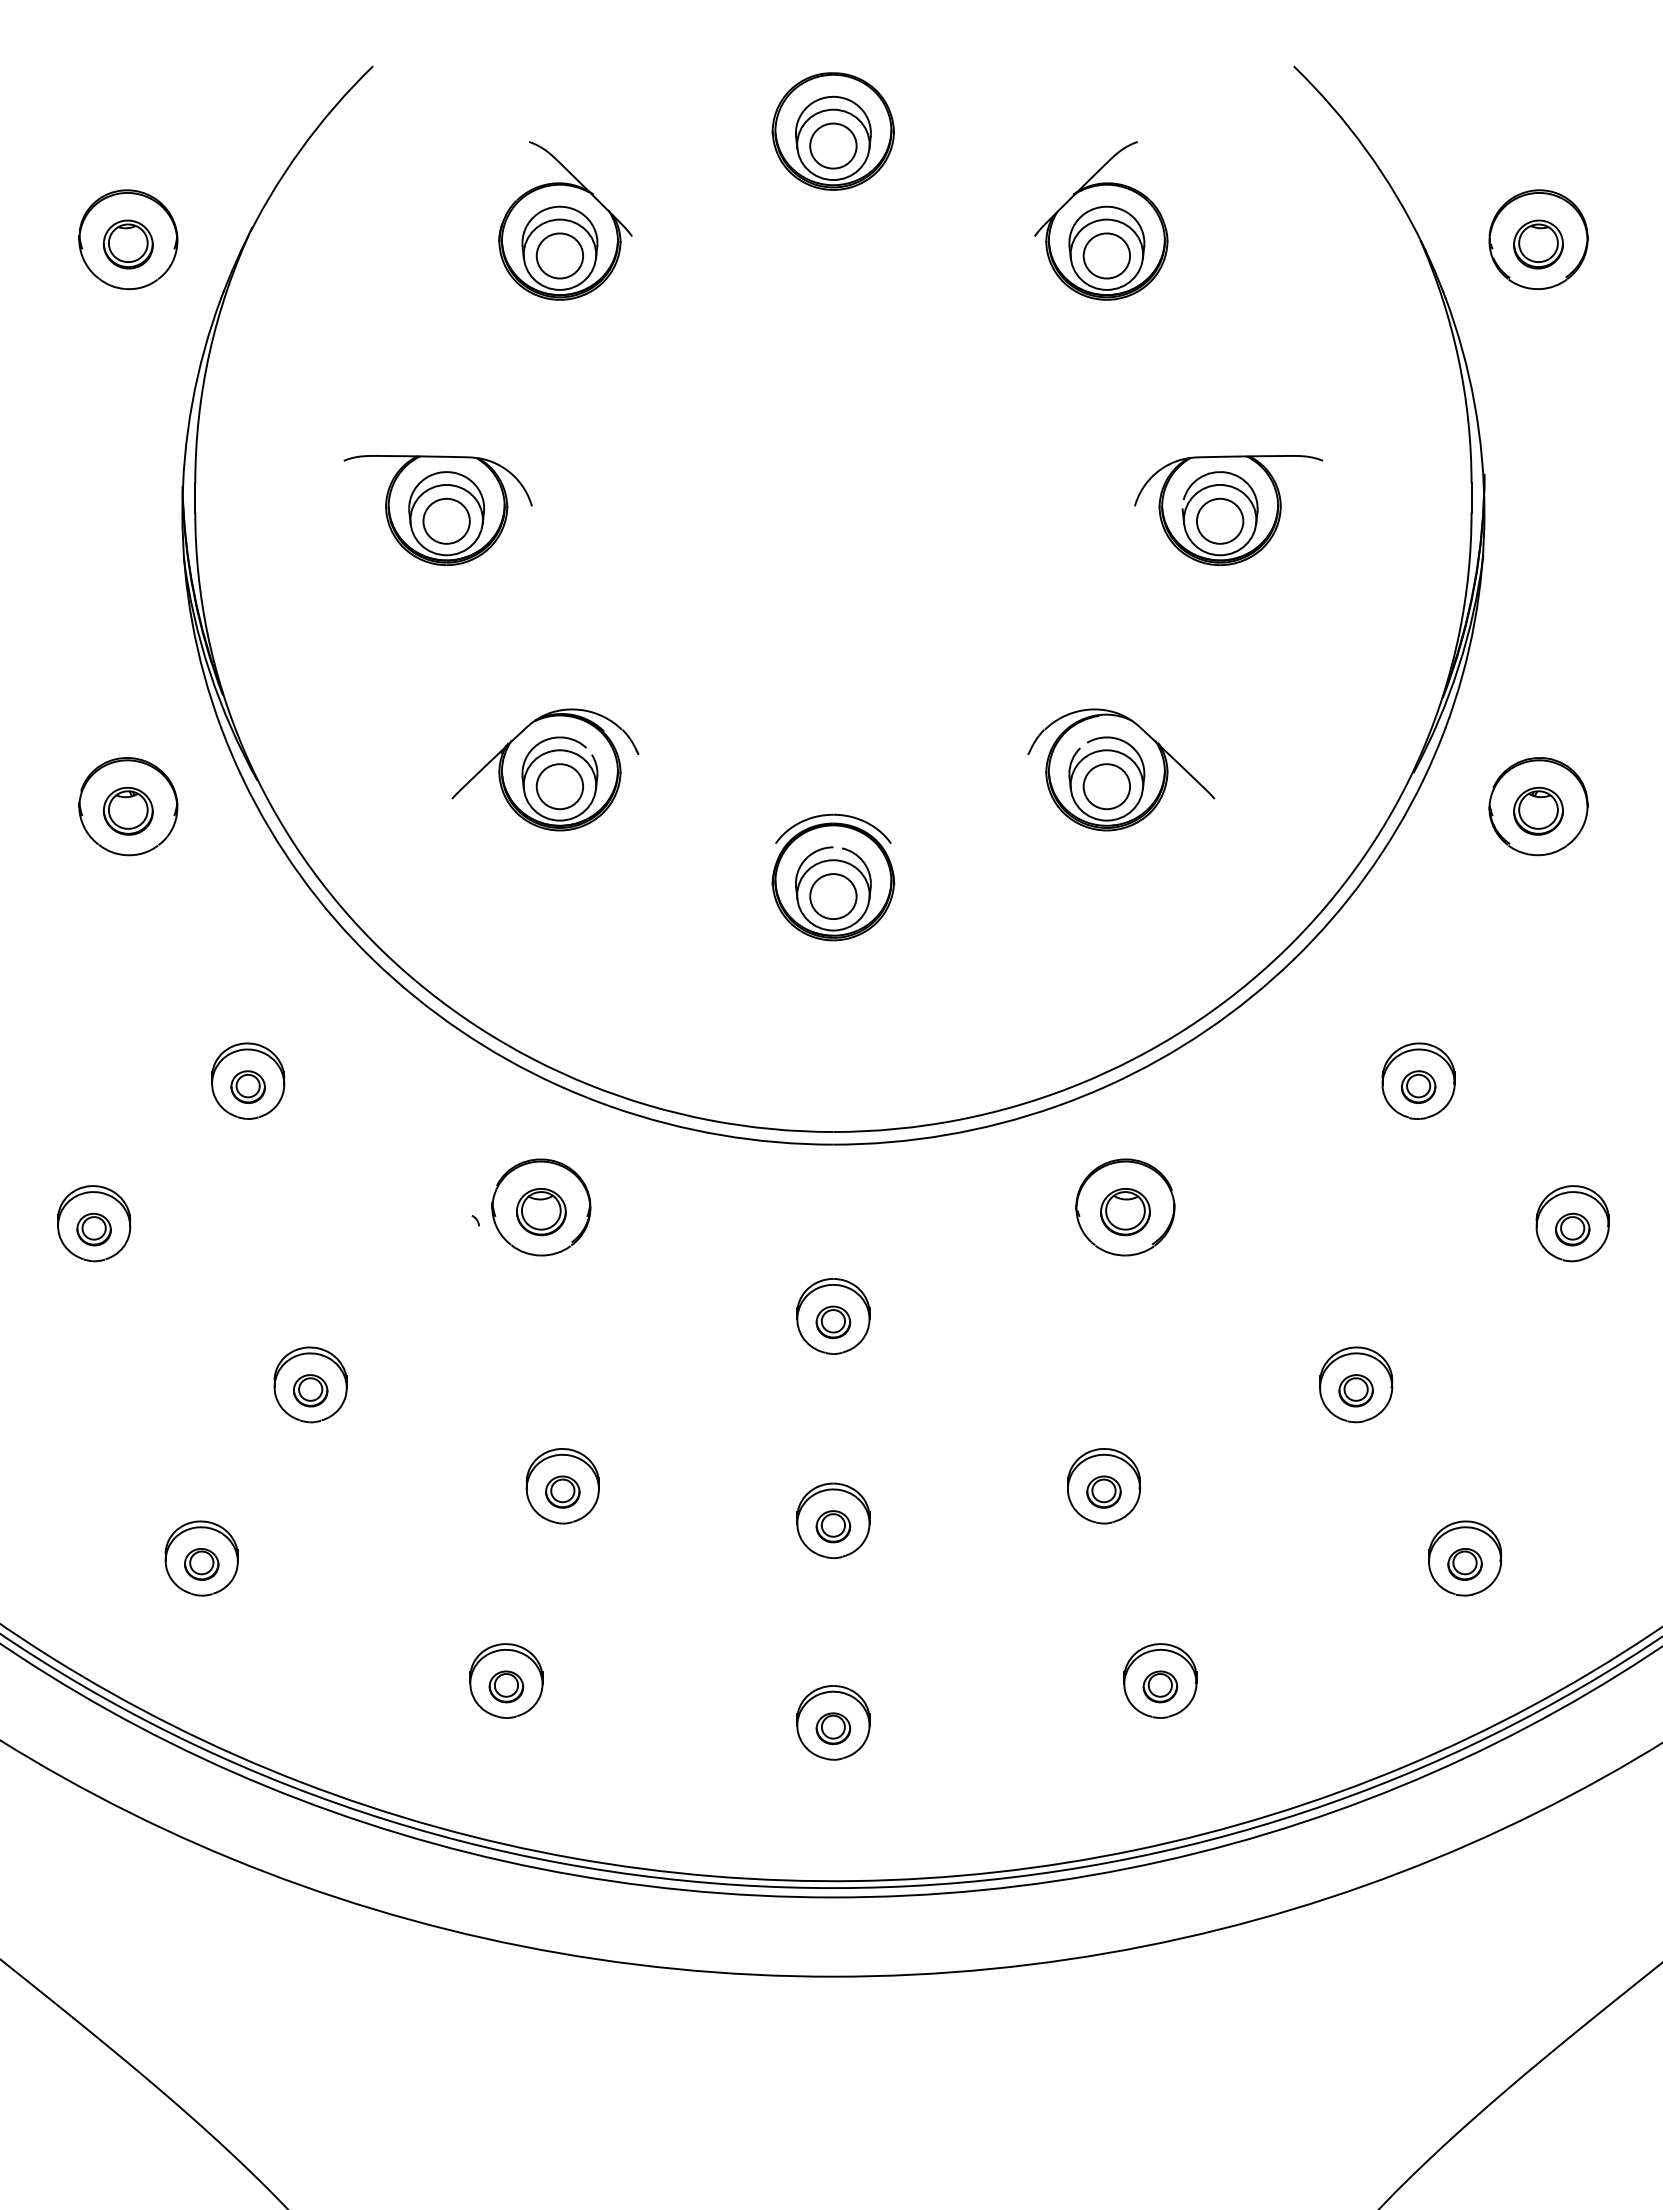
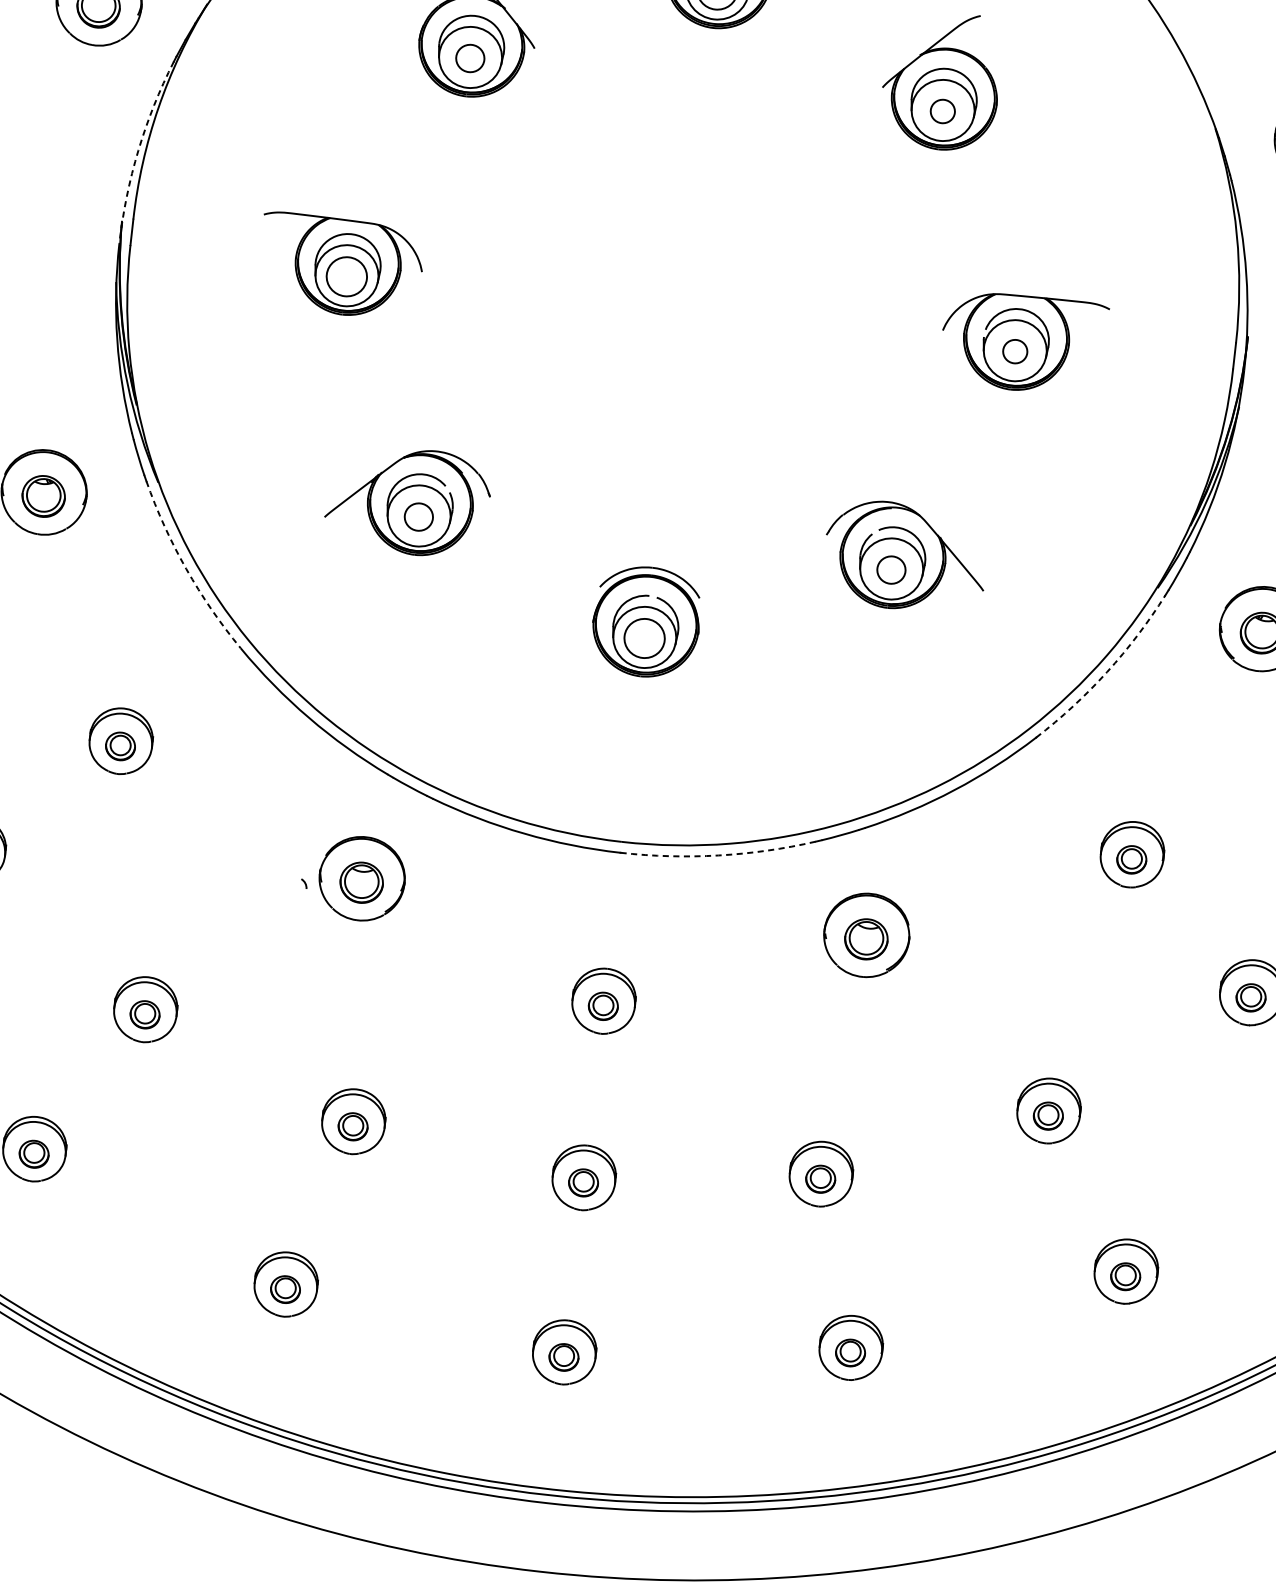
part: (559, 255) -> (470, 58), size x0.7
part: (1106, 255) -> (942, 111), size x0.6
arc: (192, 403) -> (138, 150), solid -> dashed
part: (1220, 520) -> (1015, 351), size x0.6
part: (559, 786) -> (418, 516), size x0.7
part: (1106, 786) -> (891, 569), size x0.7
arc: (300, 875) -> (186, 568), solid -> dashed
arc: (1366, 875) -> (1107, 671), solid -> dashed
arc: (945, 1135) -> (718, 855), solid -> dashed

